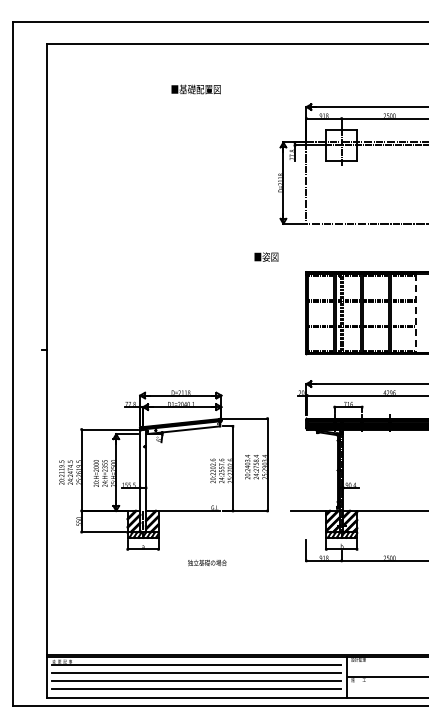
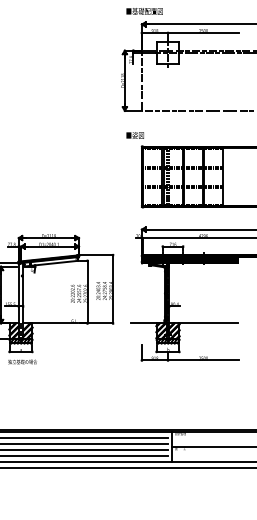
text: (195, 89) -> (144, 11), moved
text: (266, 256) -> (135, 135), moved
line: (416, 313) -> (223, 177), dashed -> solid
text: (207, 562) -> (22, 361), moved

